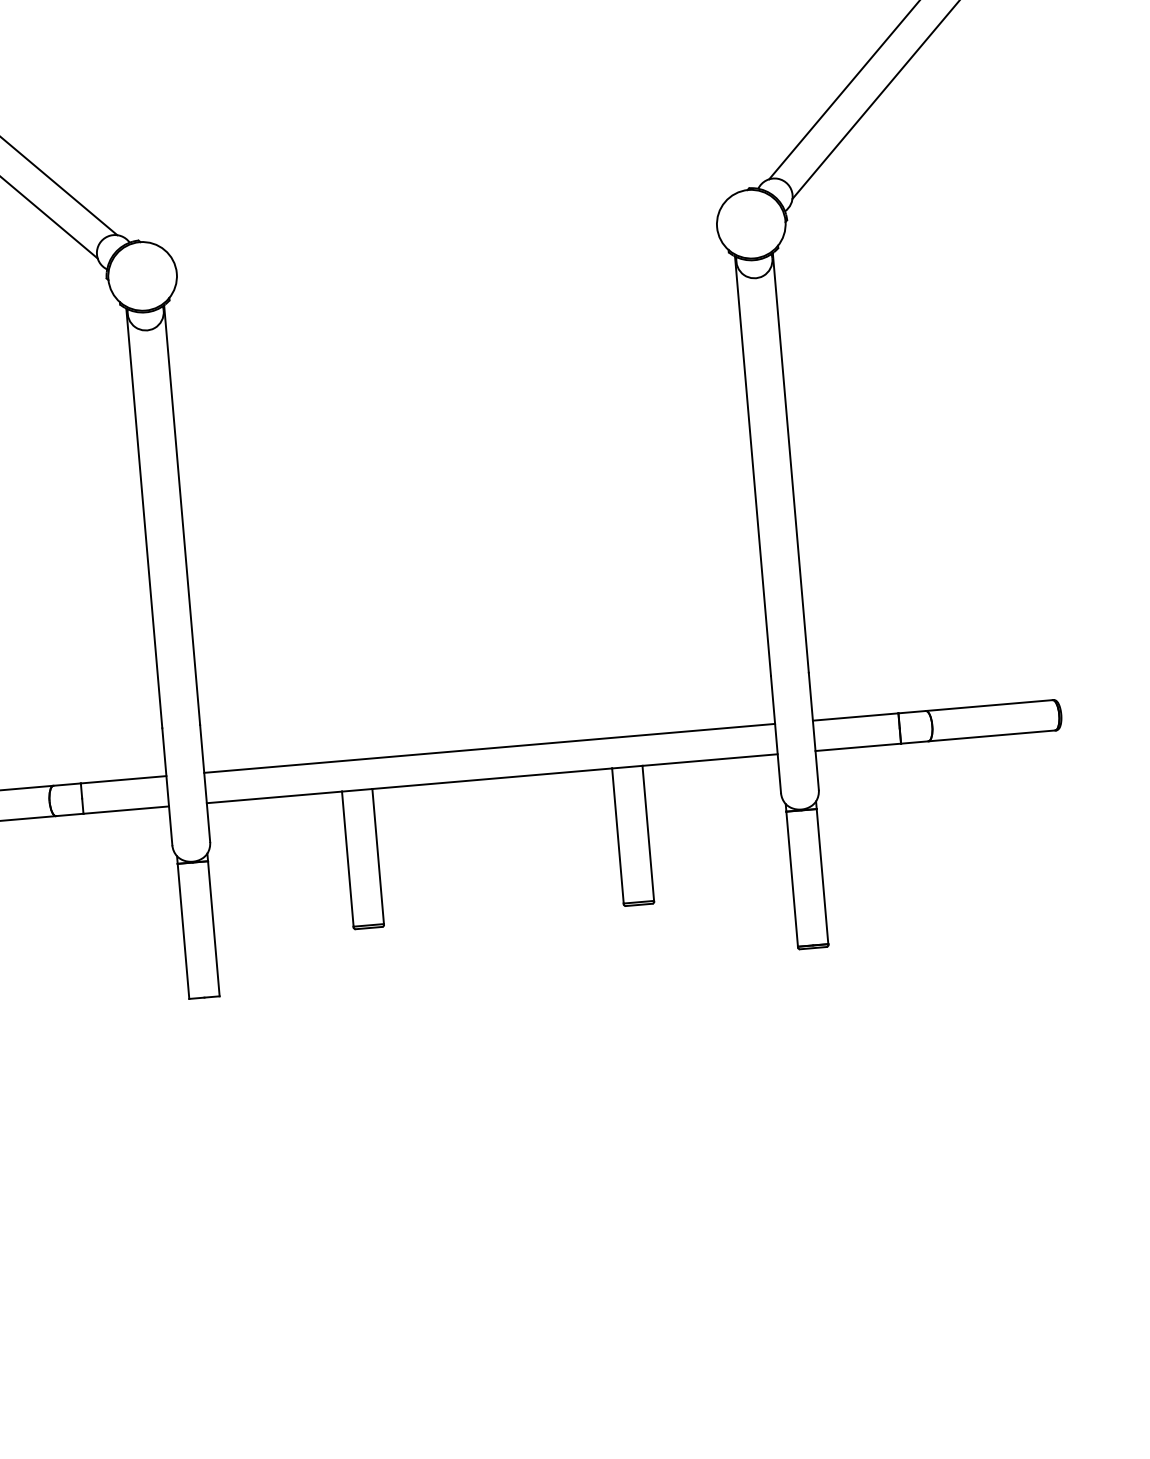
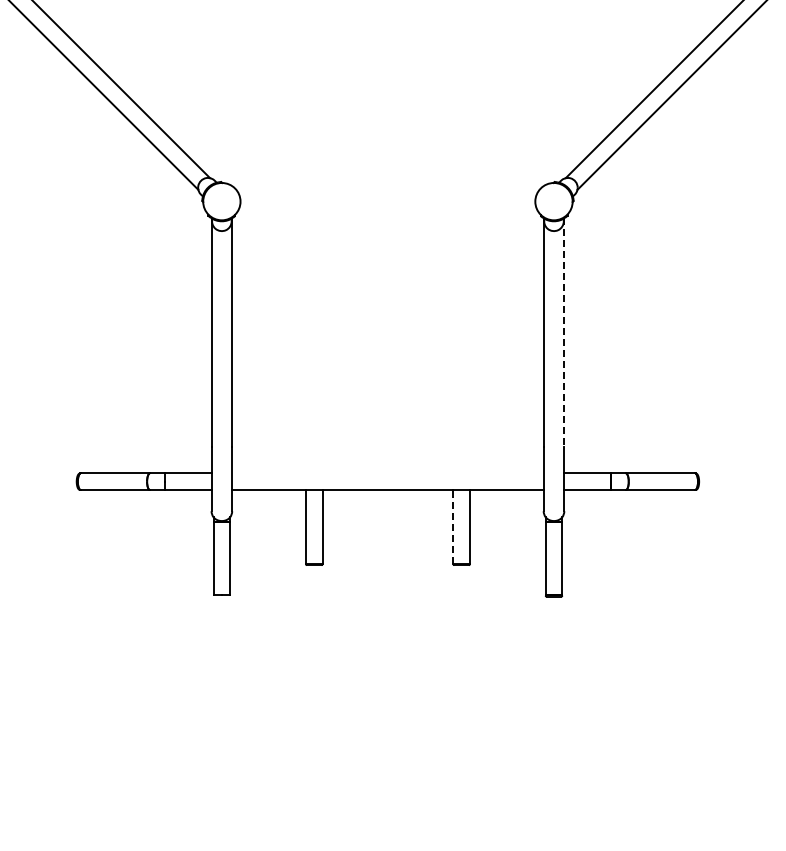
line: (791, 464) -> (564, 333), solid -> dashed
line: (488, 748) -> (387, 473), removed
line: (618, 835) -> (453, 526), solid -> dashed

